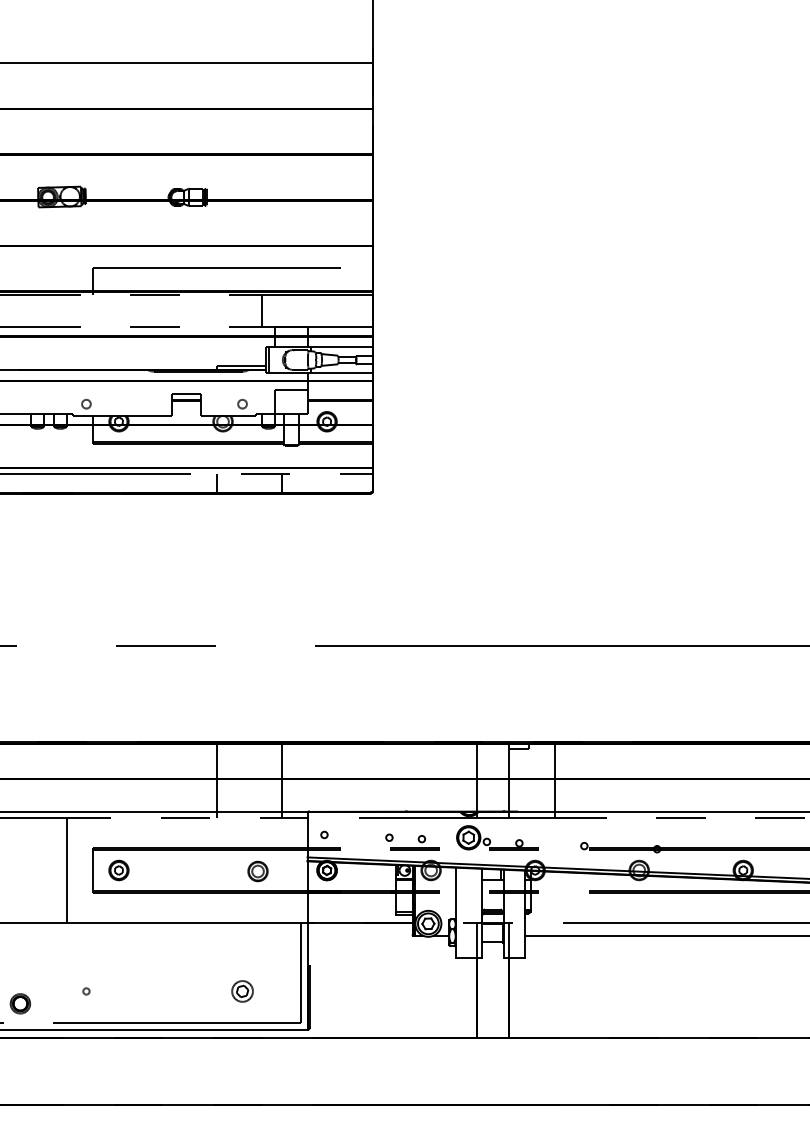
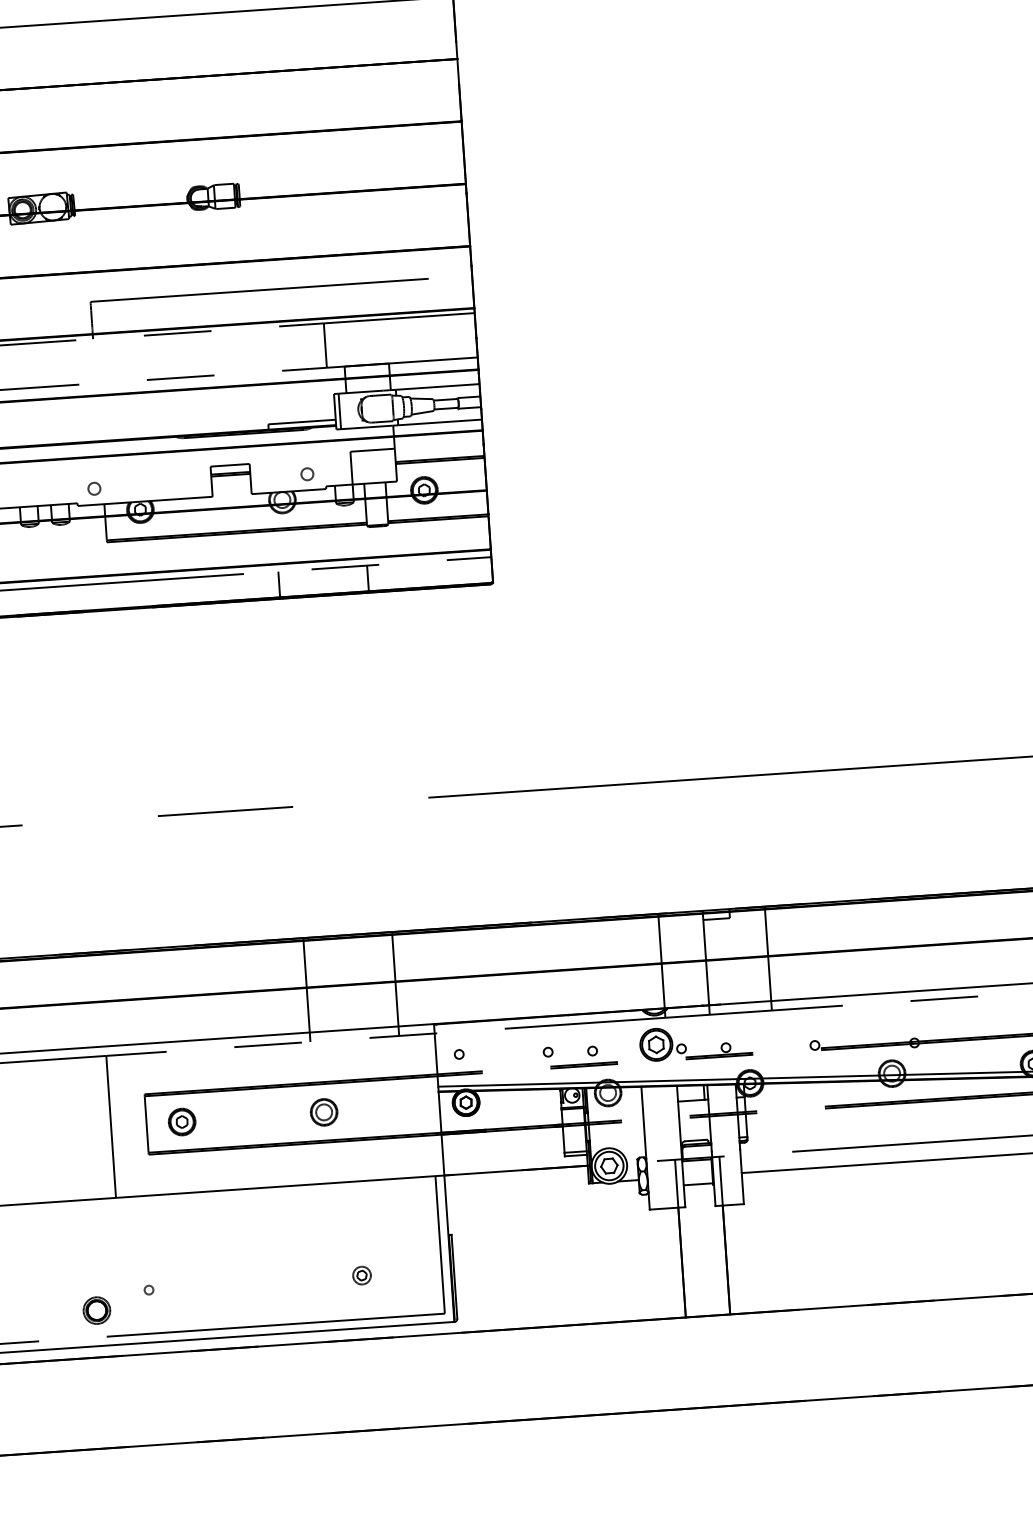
part: (257, 871) -> (323, 1112), moved
part: (242, 991) -> (361, 1275), size x0.62
part: (20, 1003) -> (97, 1310), moved

